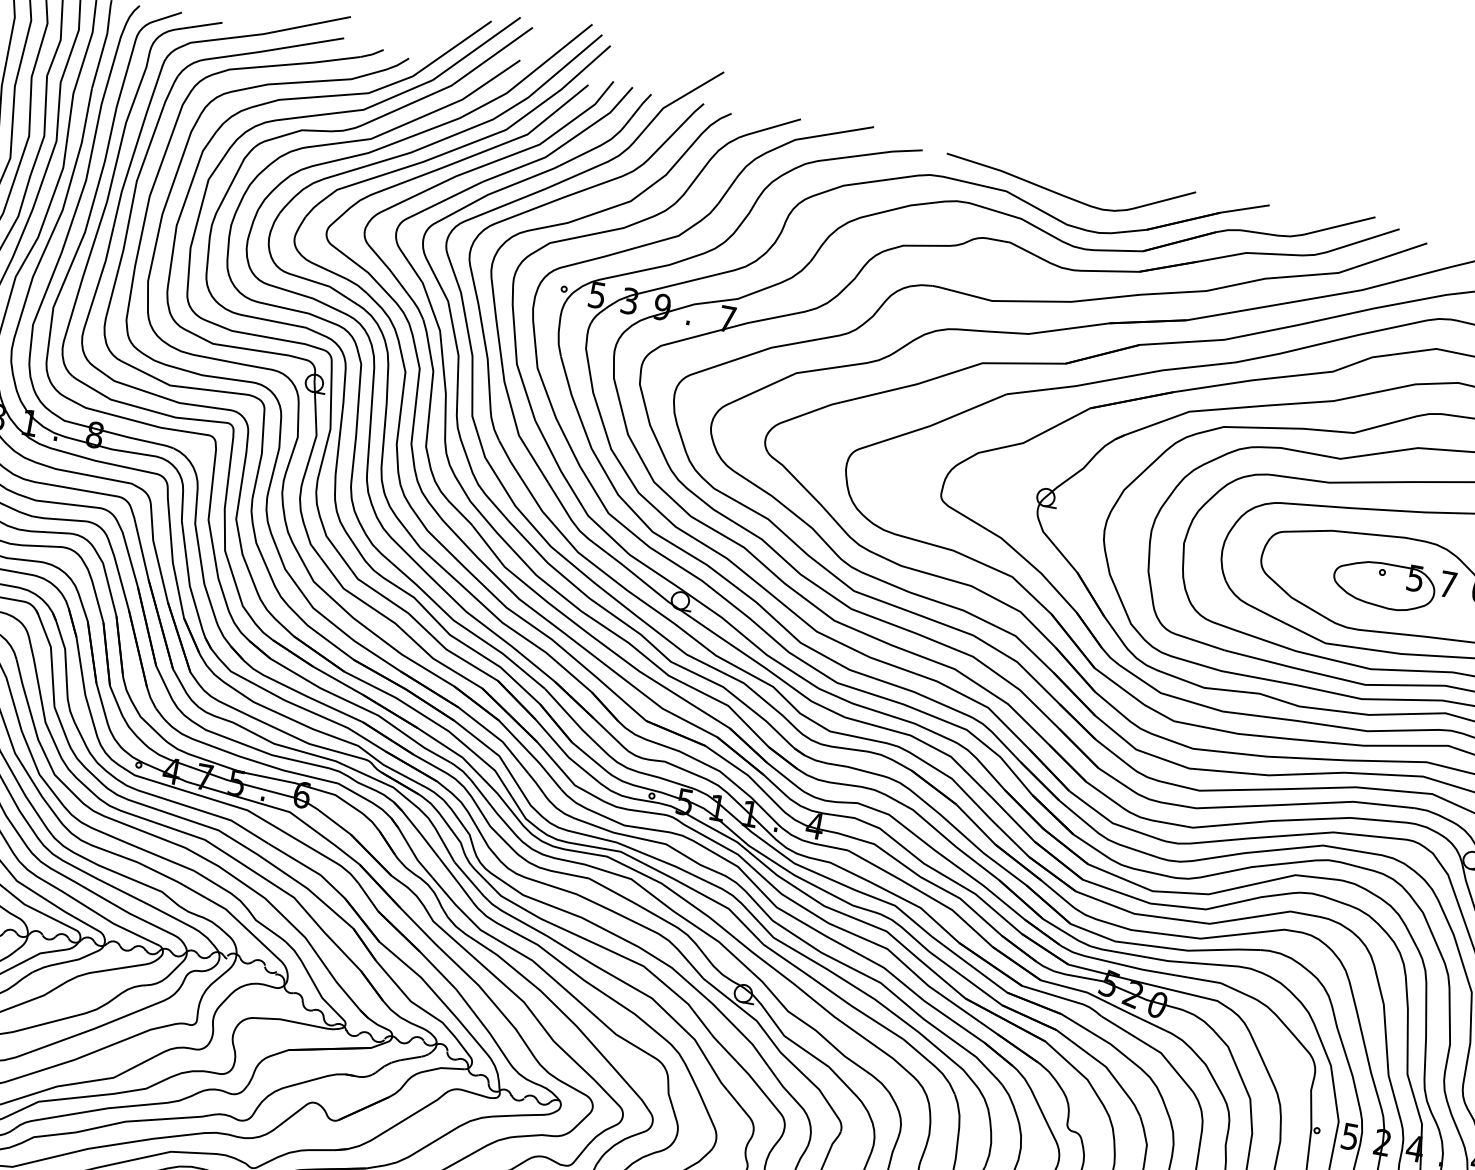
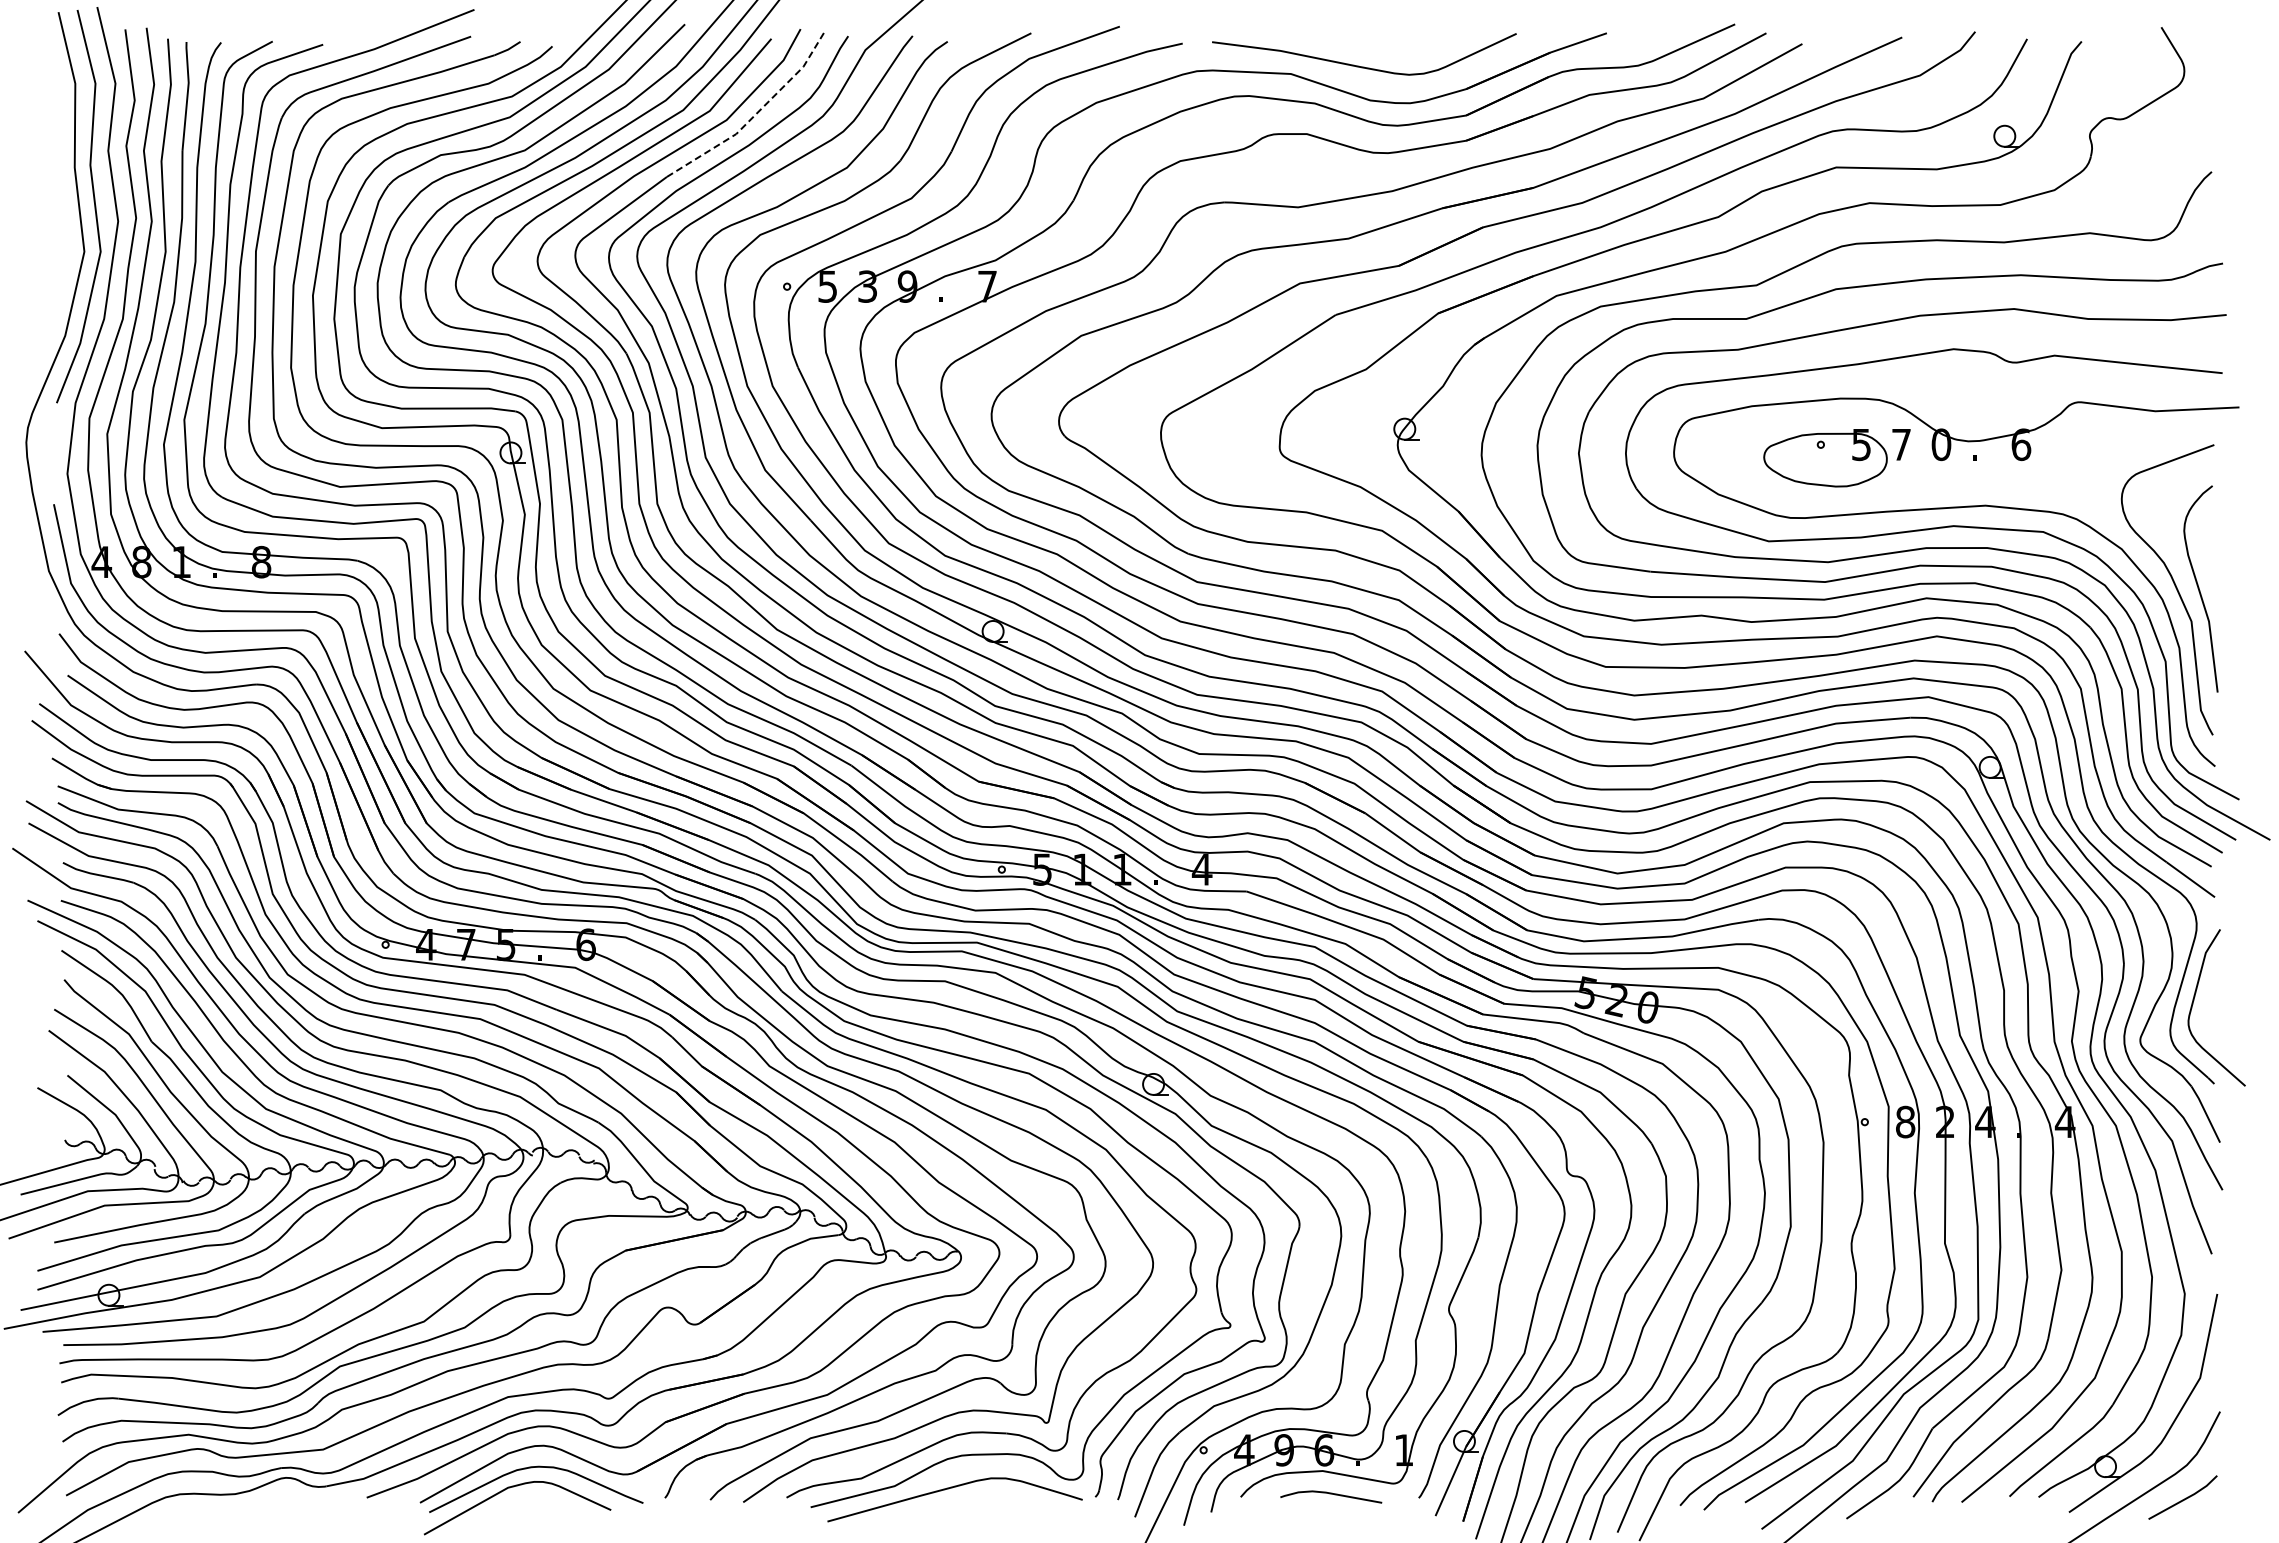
line: (564, 144) -> (755, 114), solid -> dashed
text: (1350, 1136) -> (1905, 1121), 5 -> 8

